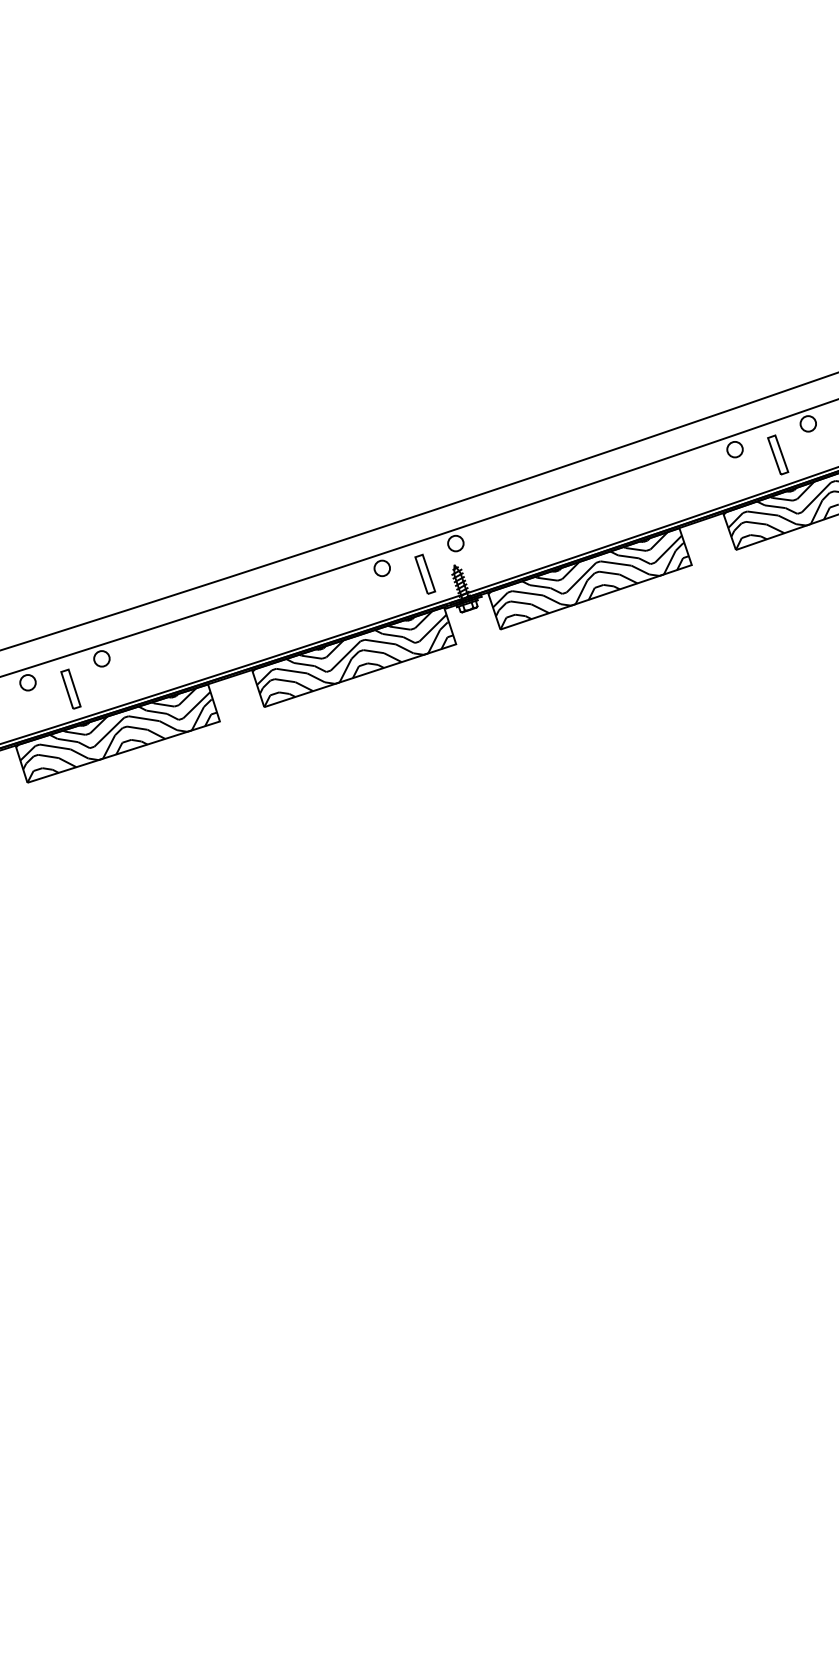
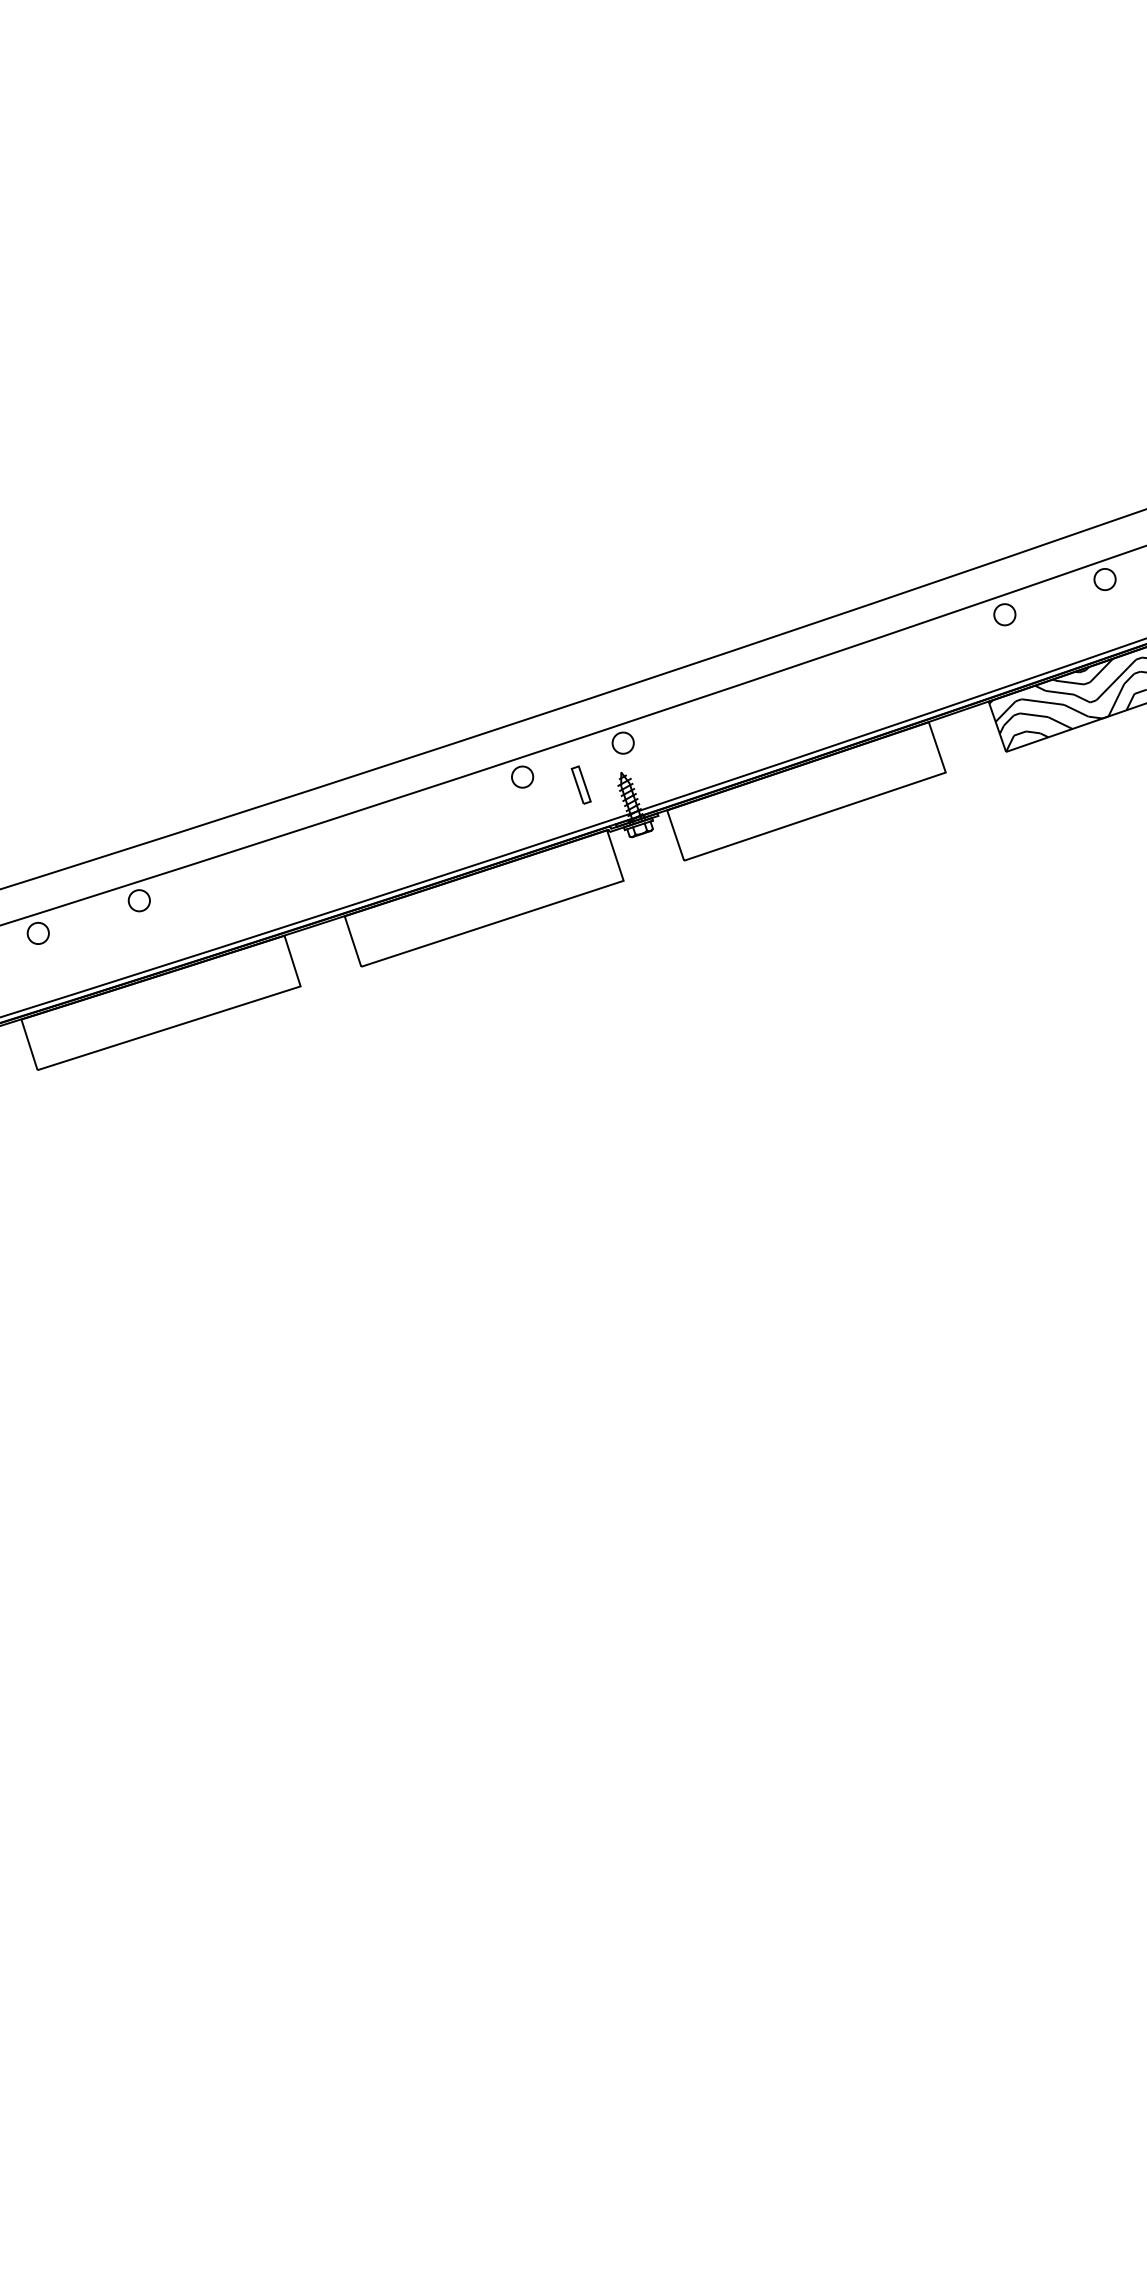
part: (777, 454) -> (1063, 621), removed
part: (424, 573) -> (580, 784), size x0.7
hatch: (588, 580) -> (804, 793), removed
hatch: (352, 658) -> (482, 900), removed
part: (70, 688) -> (96, 941), removed
hatch: (116, 735) -> (159, 1005), removed

